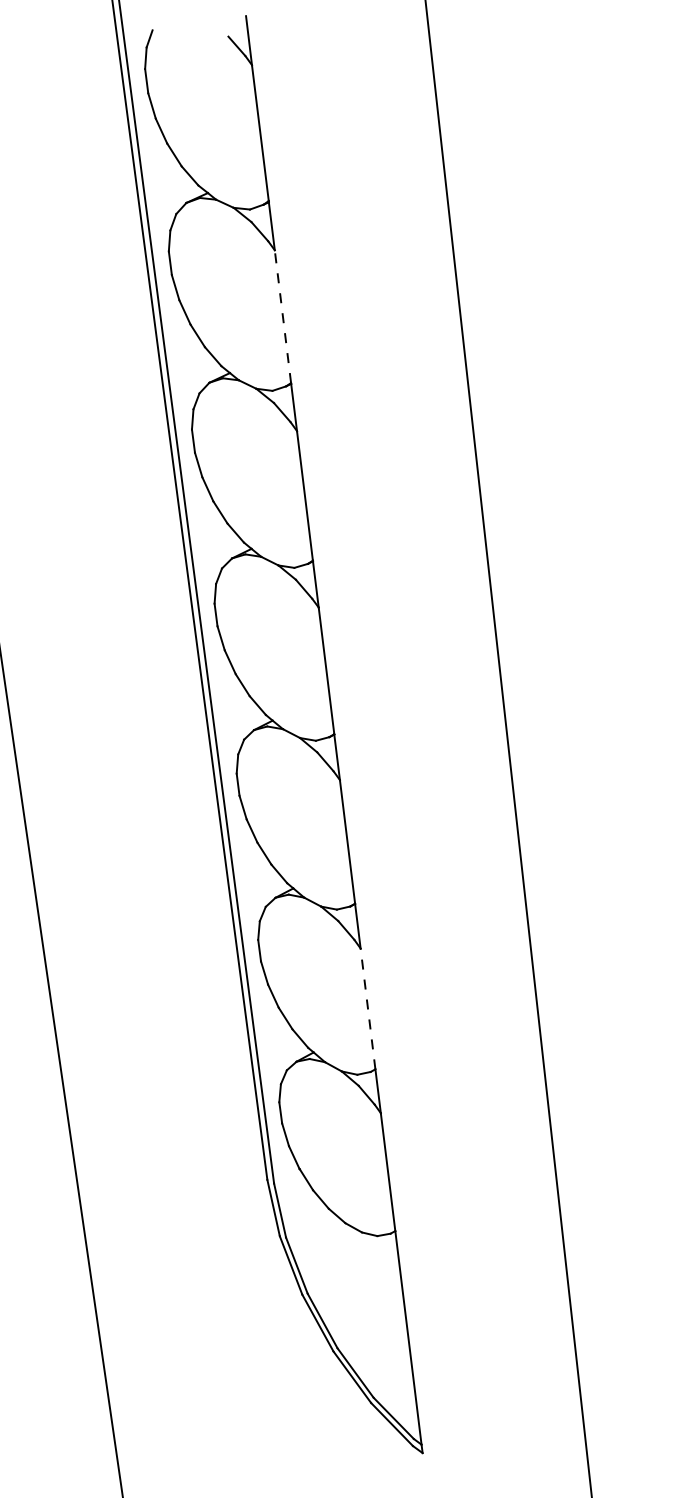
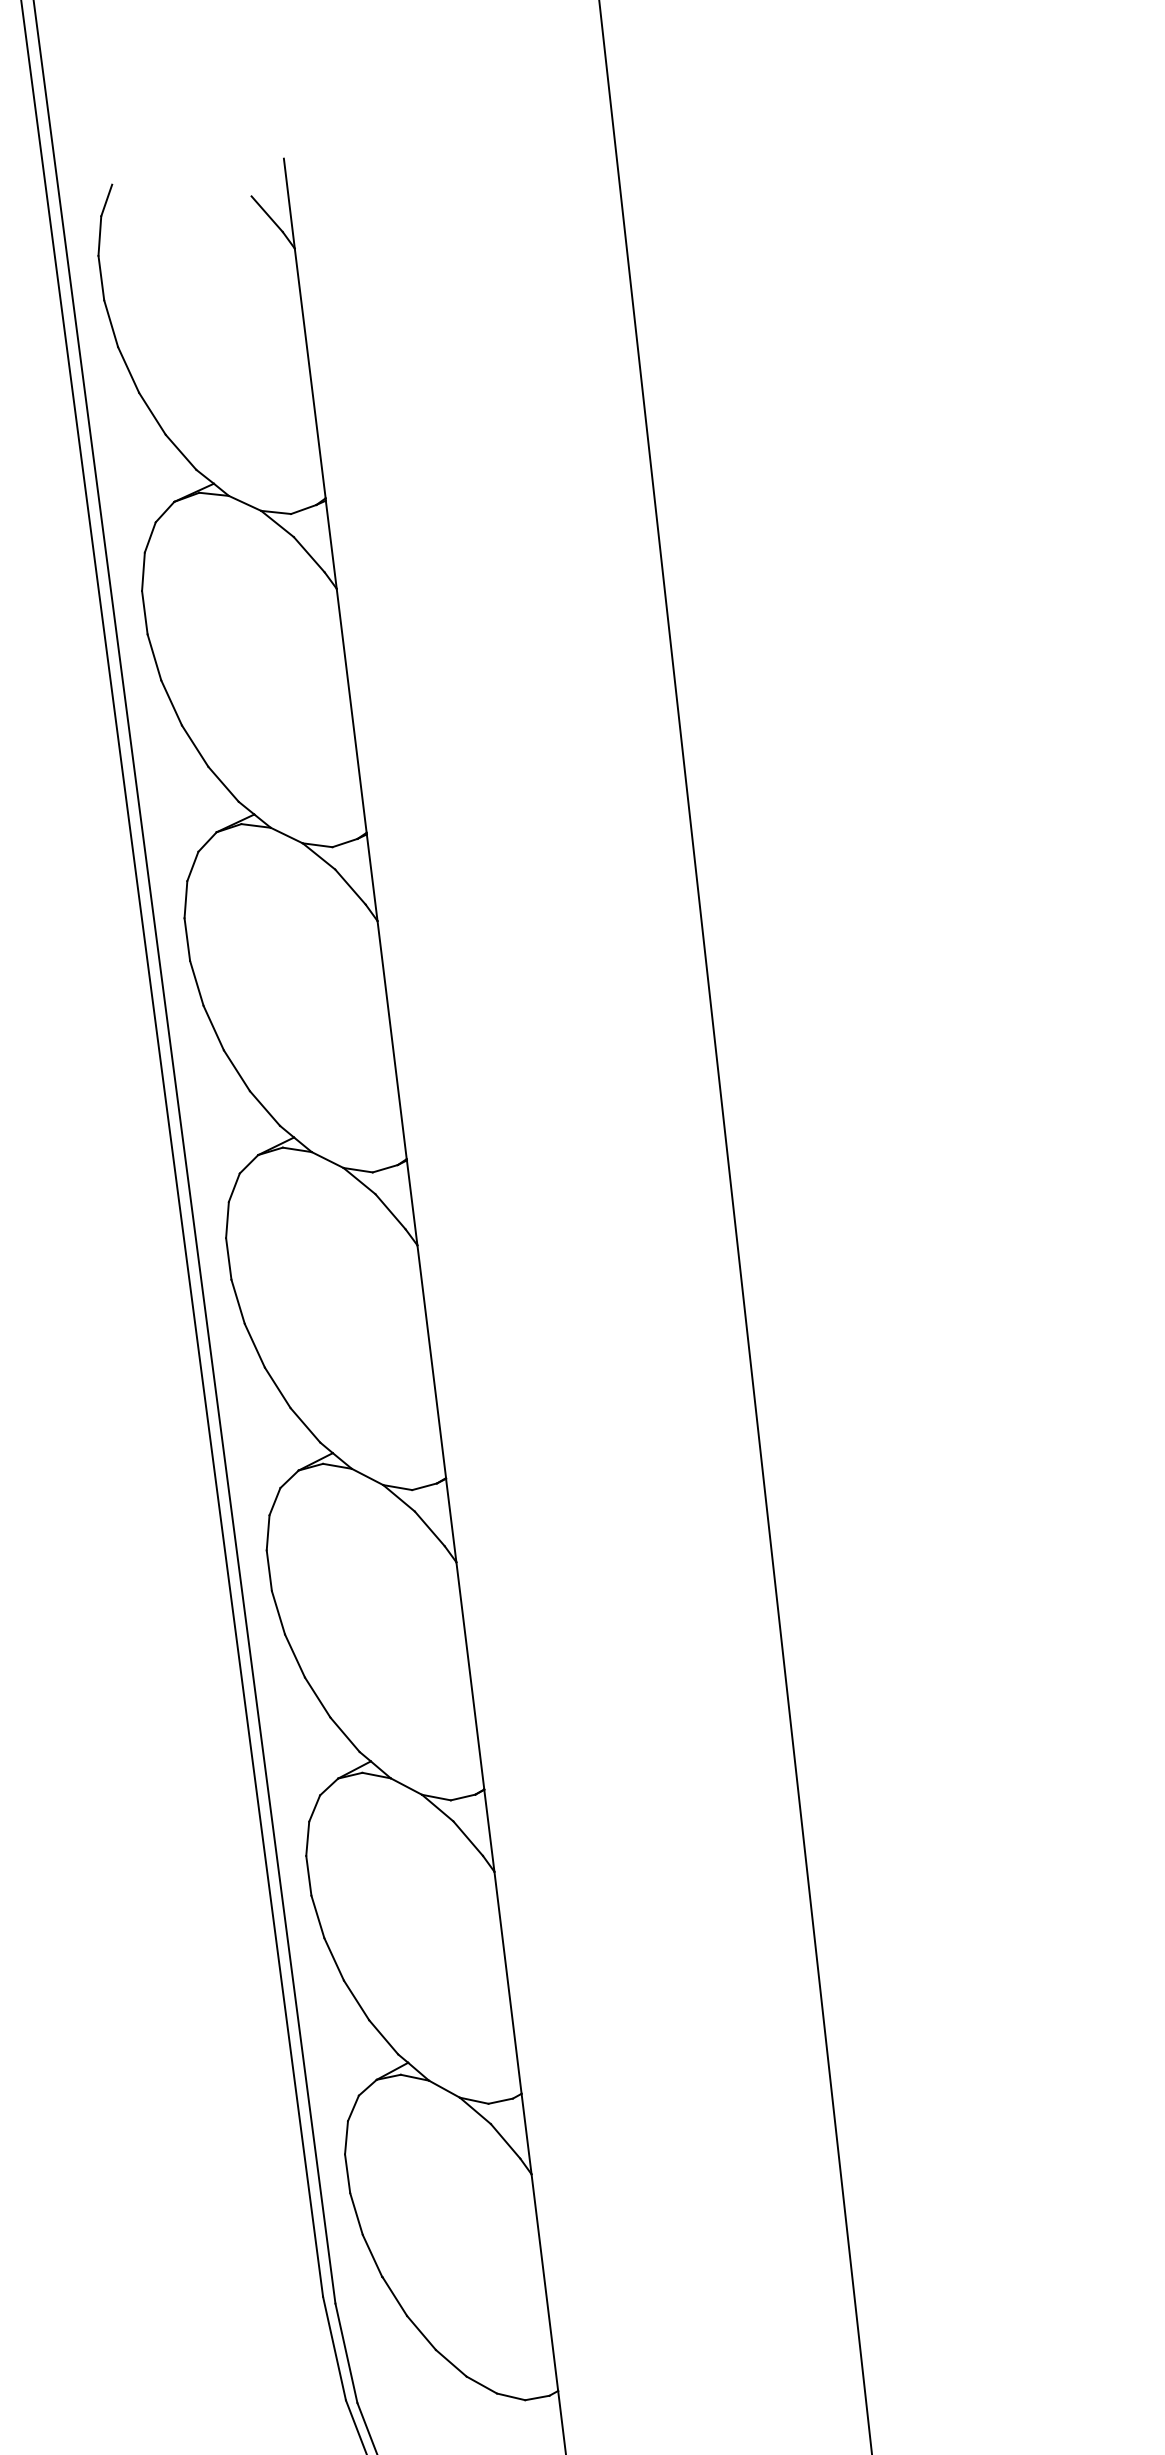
line: (282, 316) -> (350, 710), dashed -> solid
line: (368, 1008) -> (508, 1982), dashed -> solid

